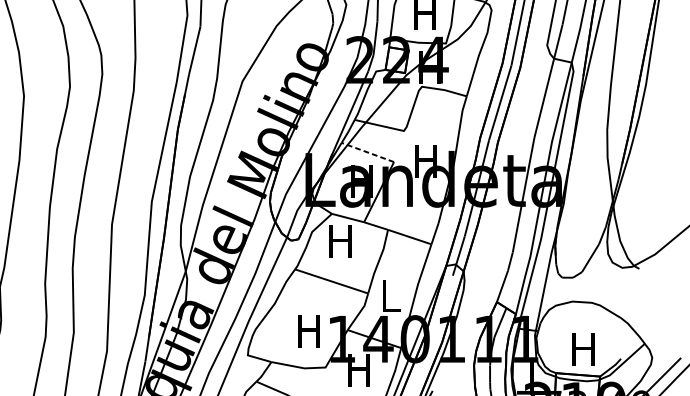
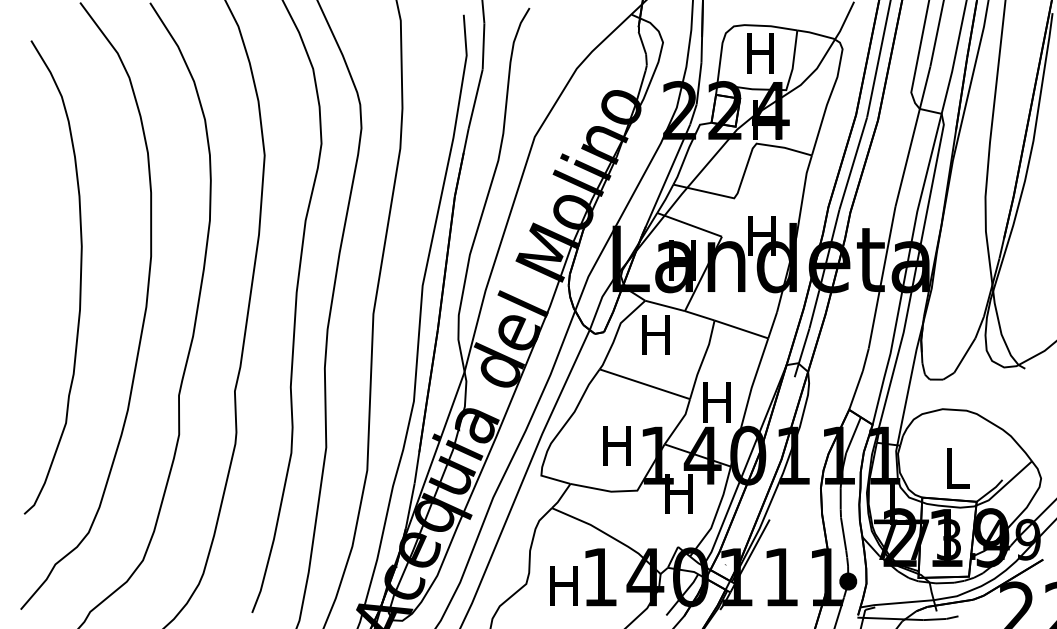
line: (367, 152) -> (689, 224), dashed -> solid
text: (389, 296) -> (716, 402), L -> H
text: (582, 349) -> (955, 468), H -> L

